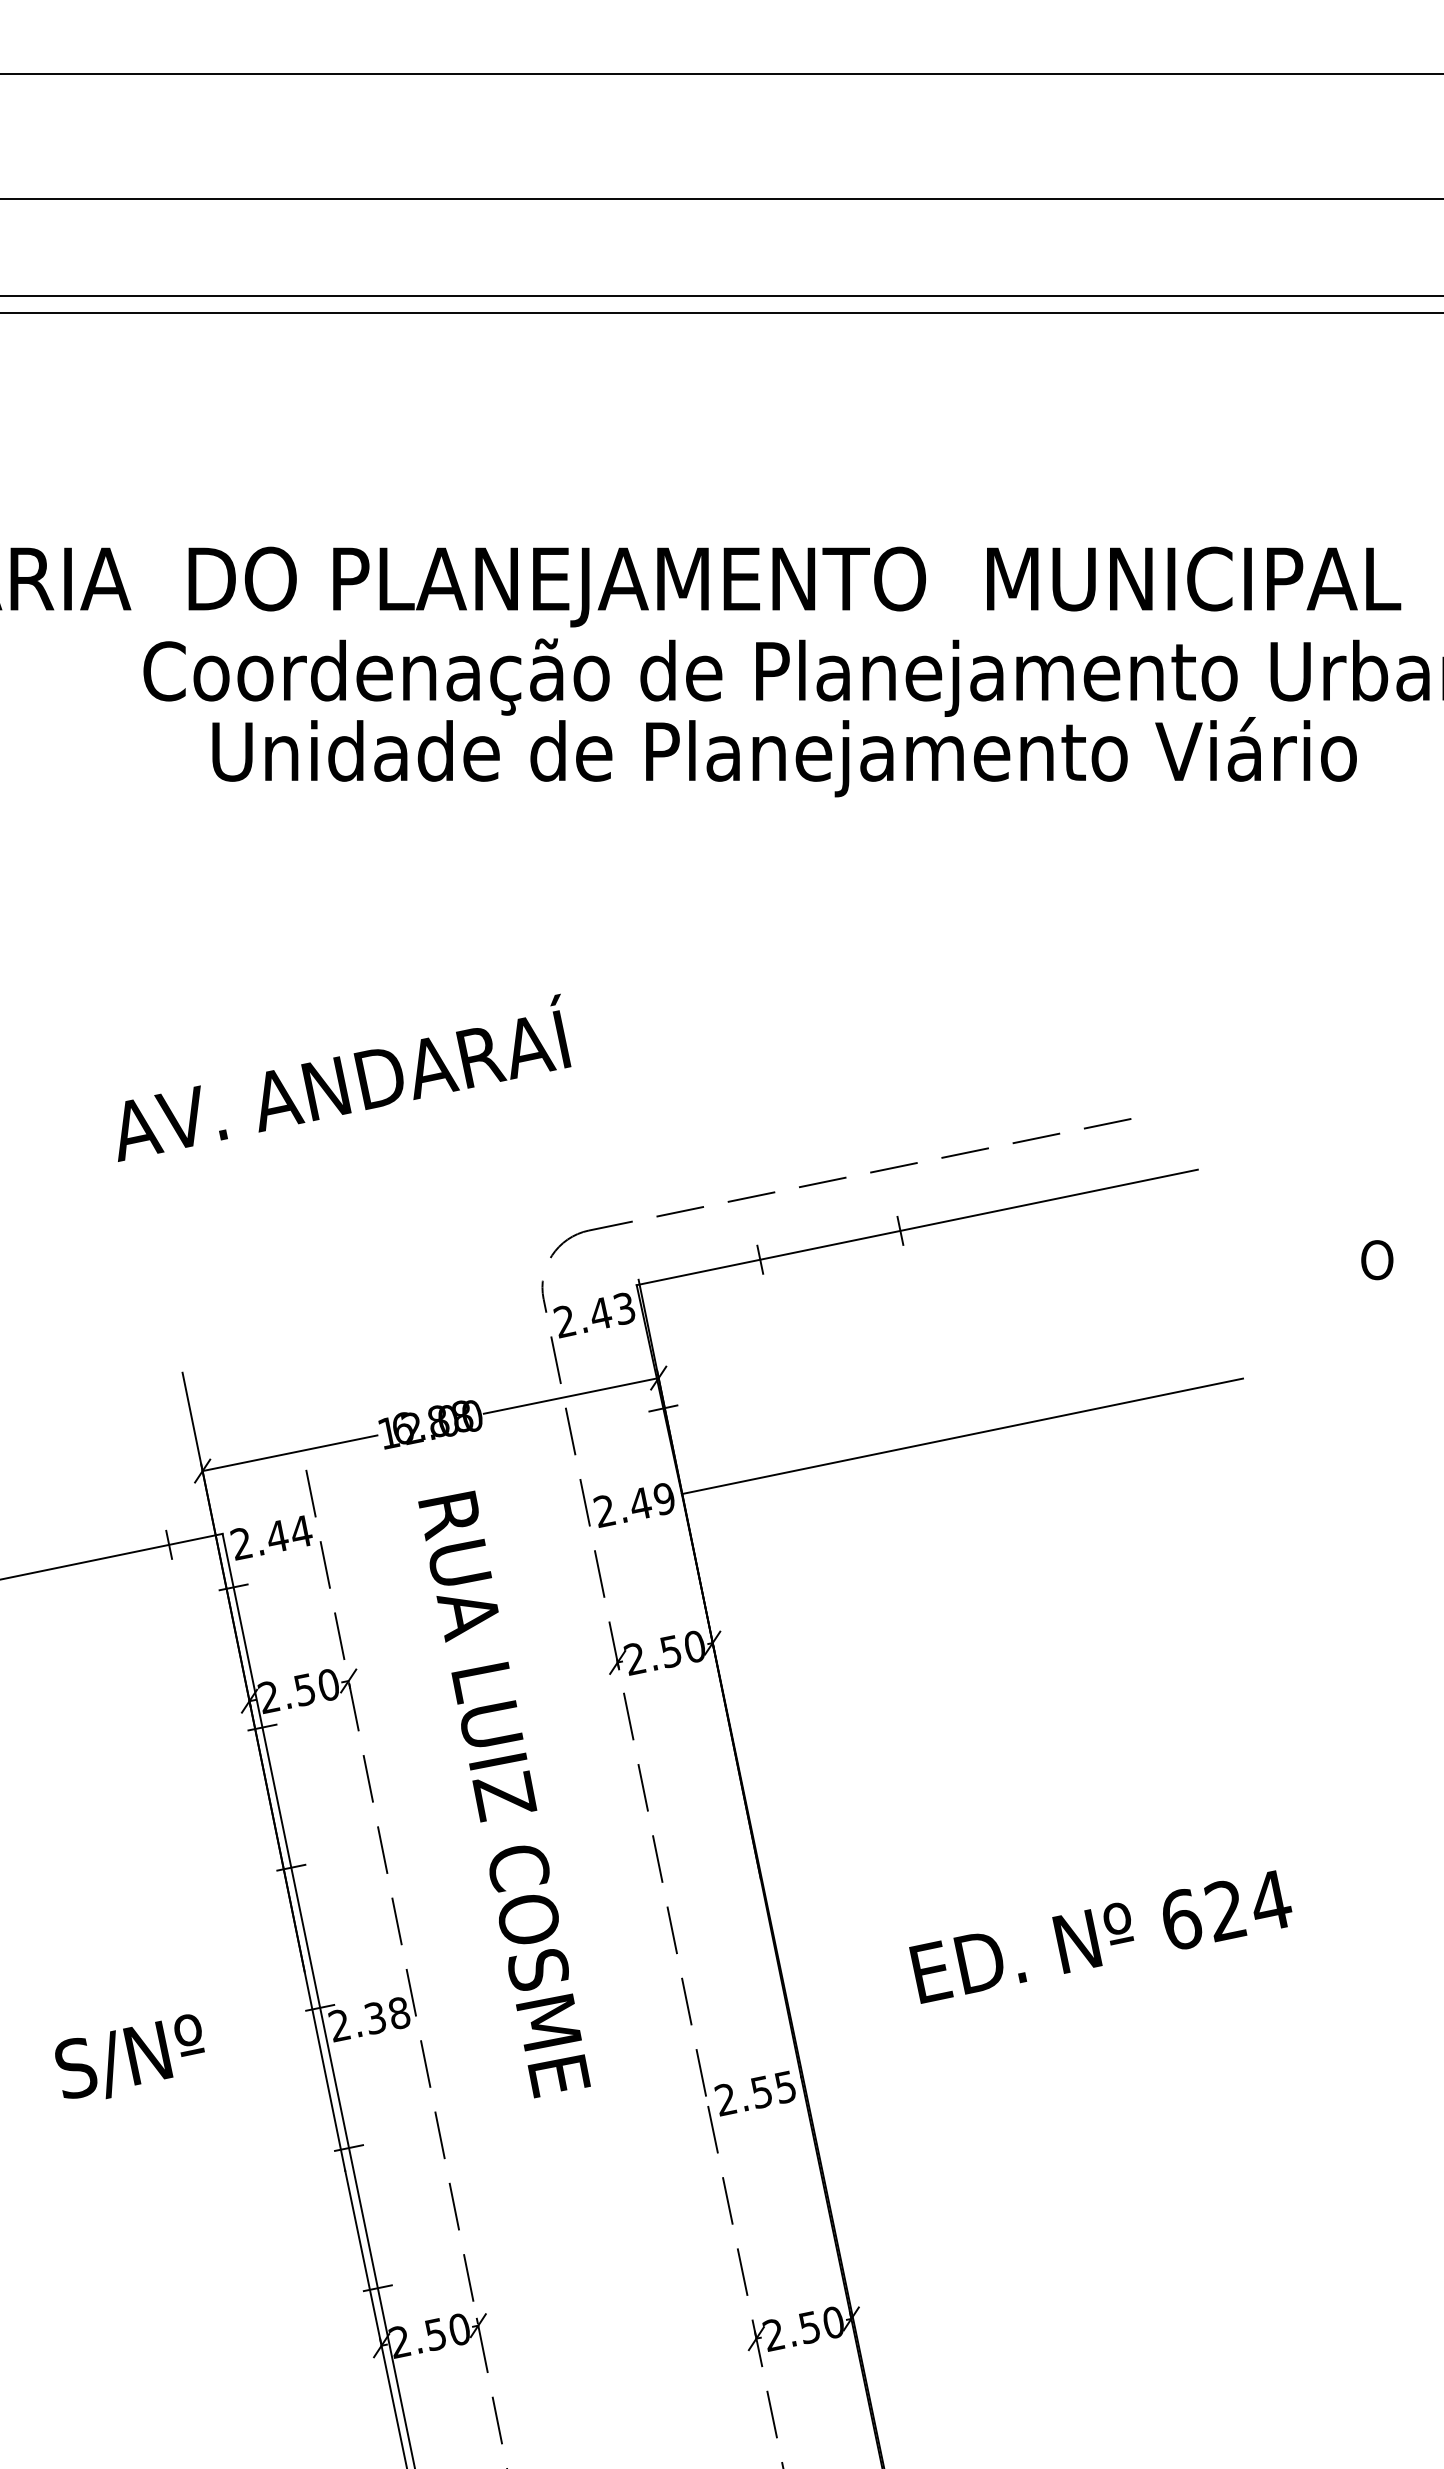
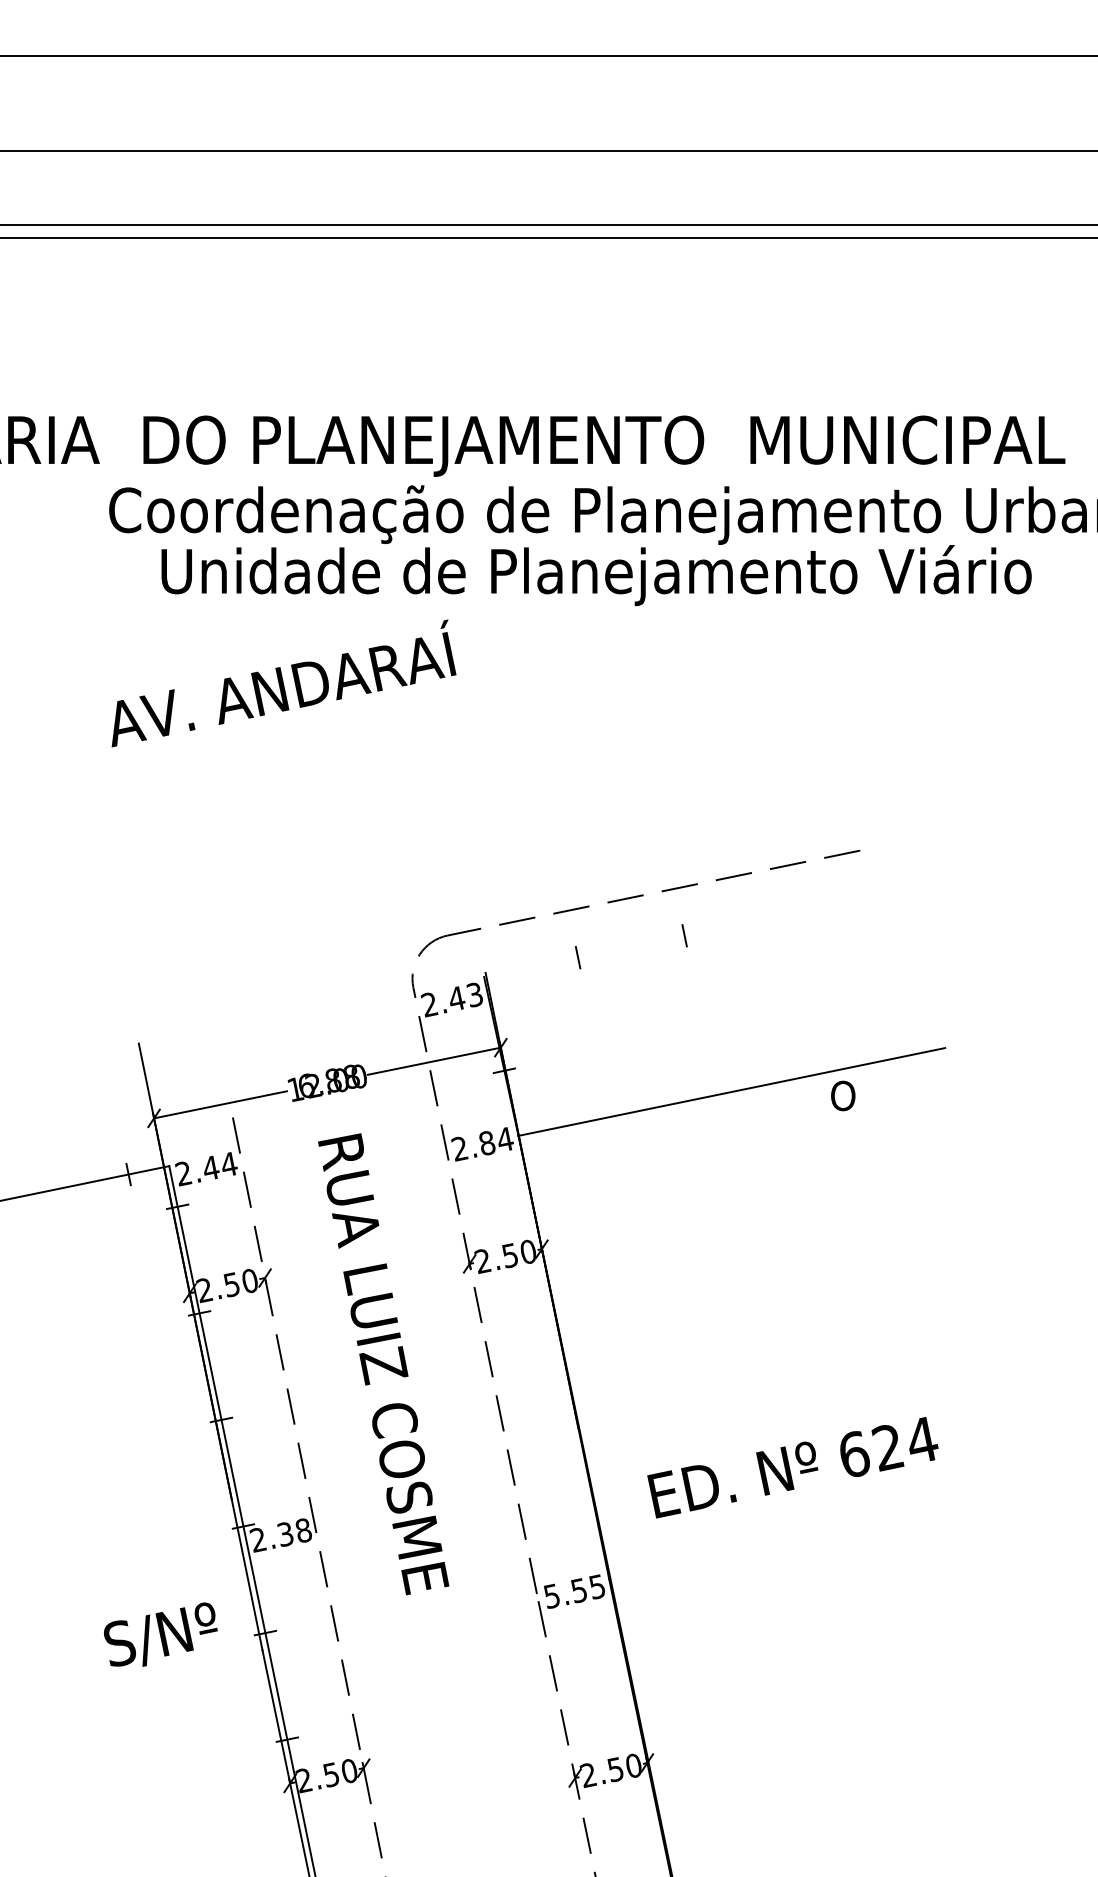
text: (343, 1077) -> (283, 683), moved
line: (917, 1227) -> (697, 933), removed
text: (1377, 1259) -> (843, 1095), moved
text: (652, 1501) -> (496, 1141), 2.49 -> 2.84
text: (1100, 1936) -> (792, 1467), moved
text: (129, 2056) -> (160, 1634), moved
text: (725, 2098) -> (551, 1595), 2.55 -> 5.55

